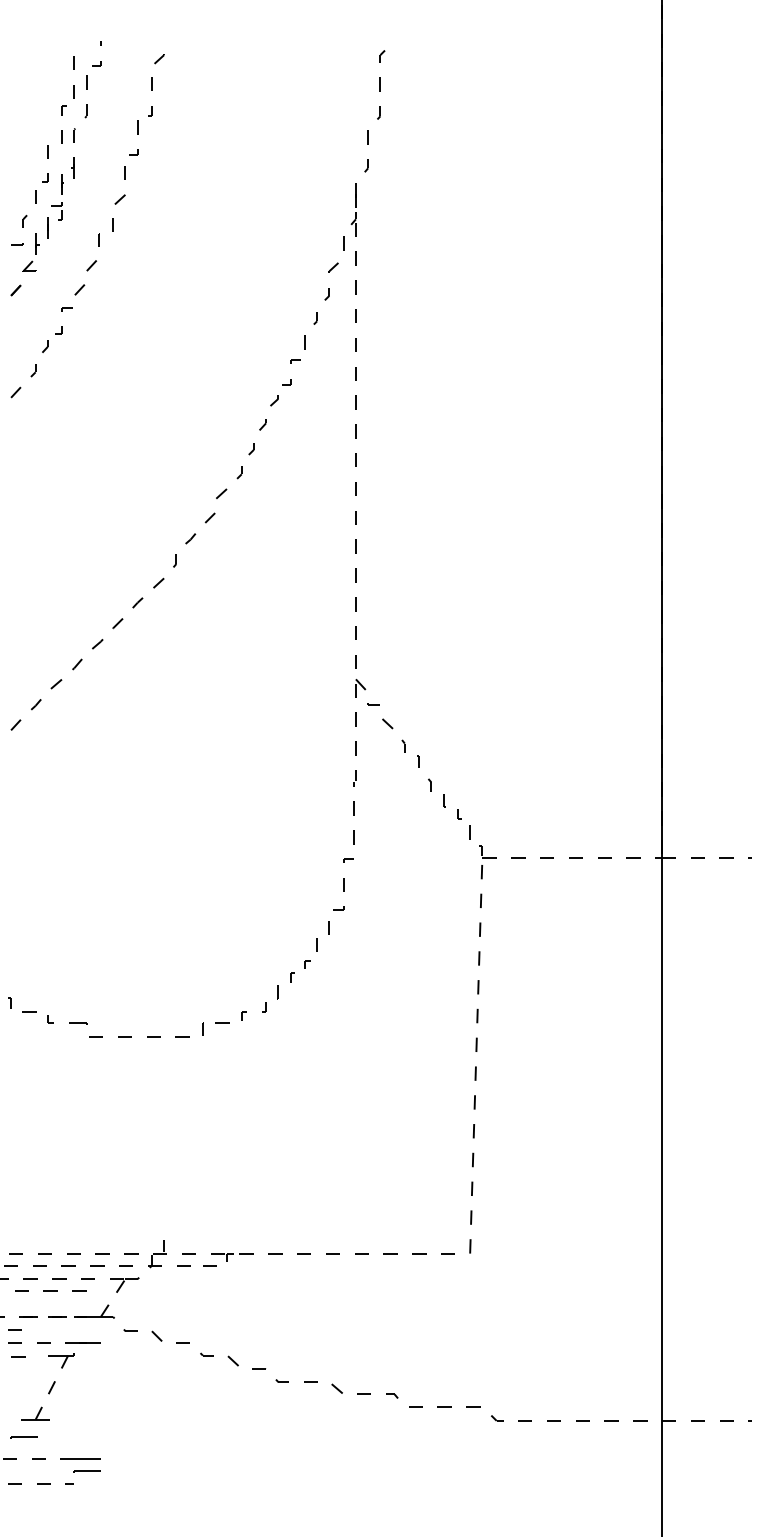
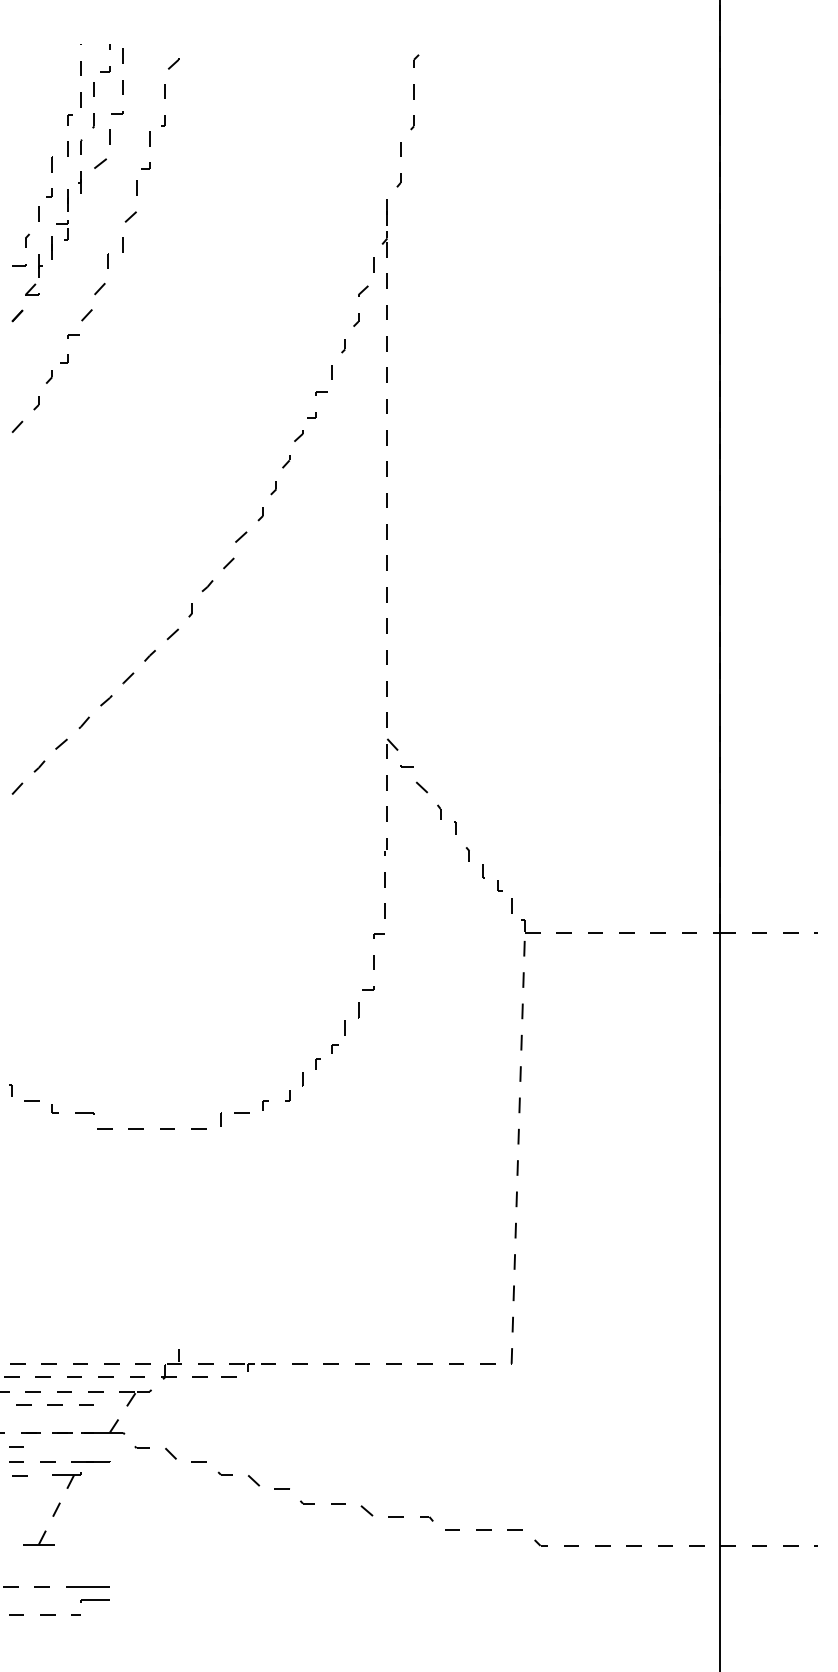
curve: (102, 104) -> (111, 113), added
part: (23, 1437) -> (25, 1563), removed

